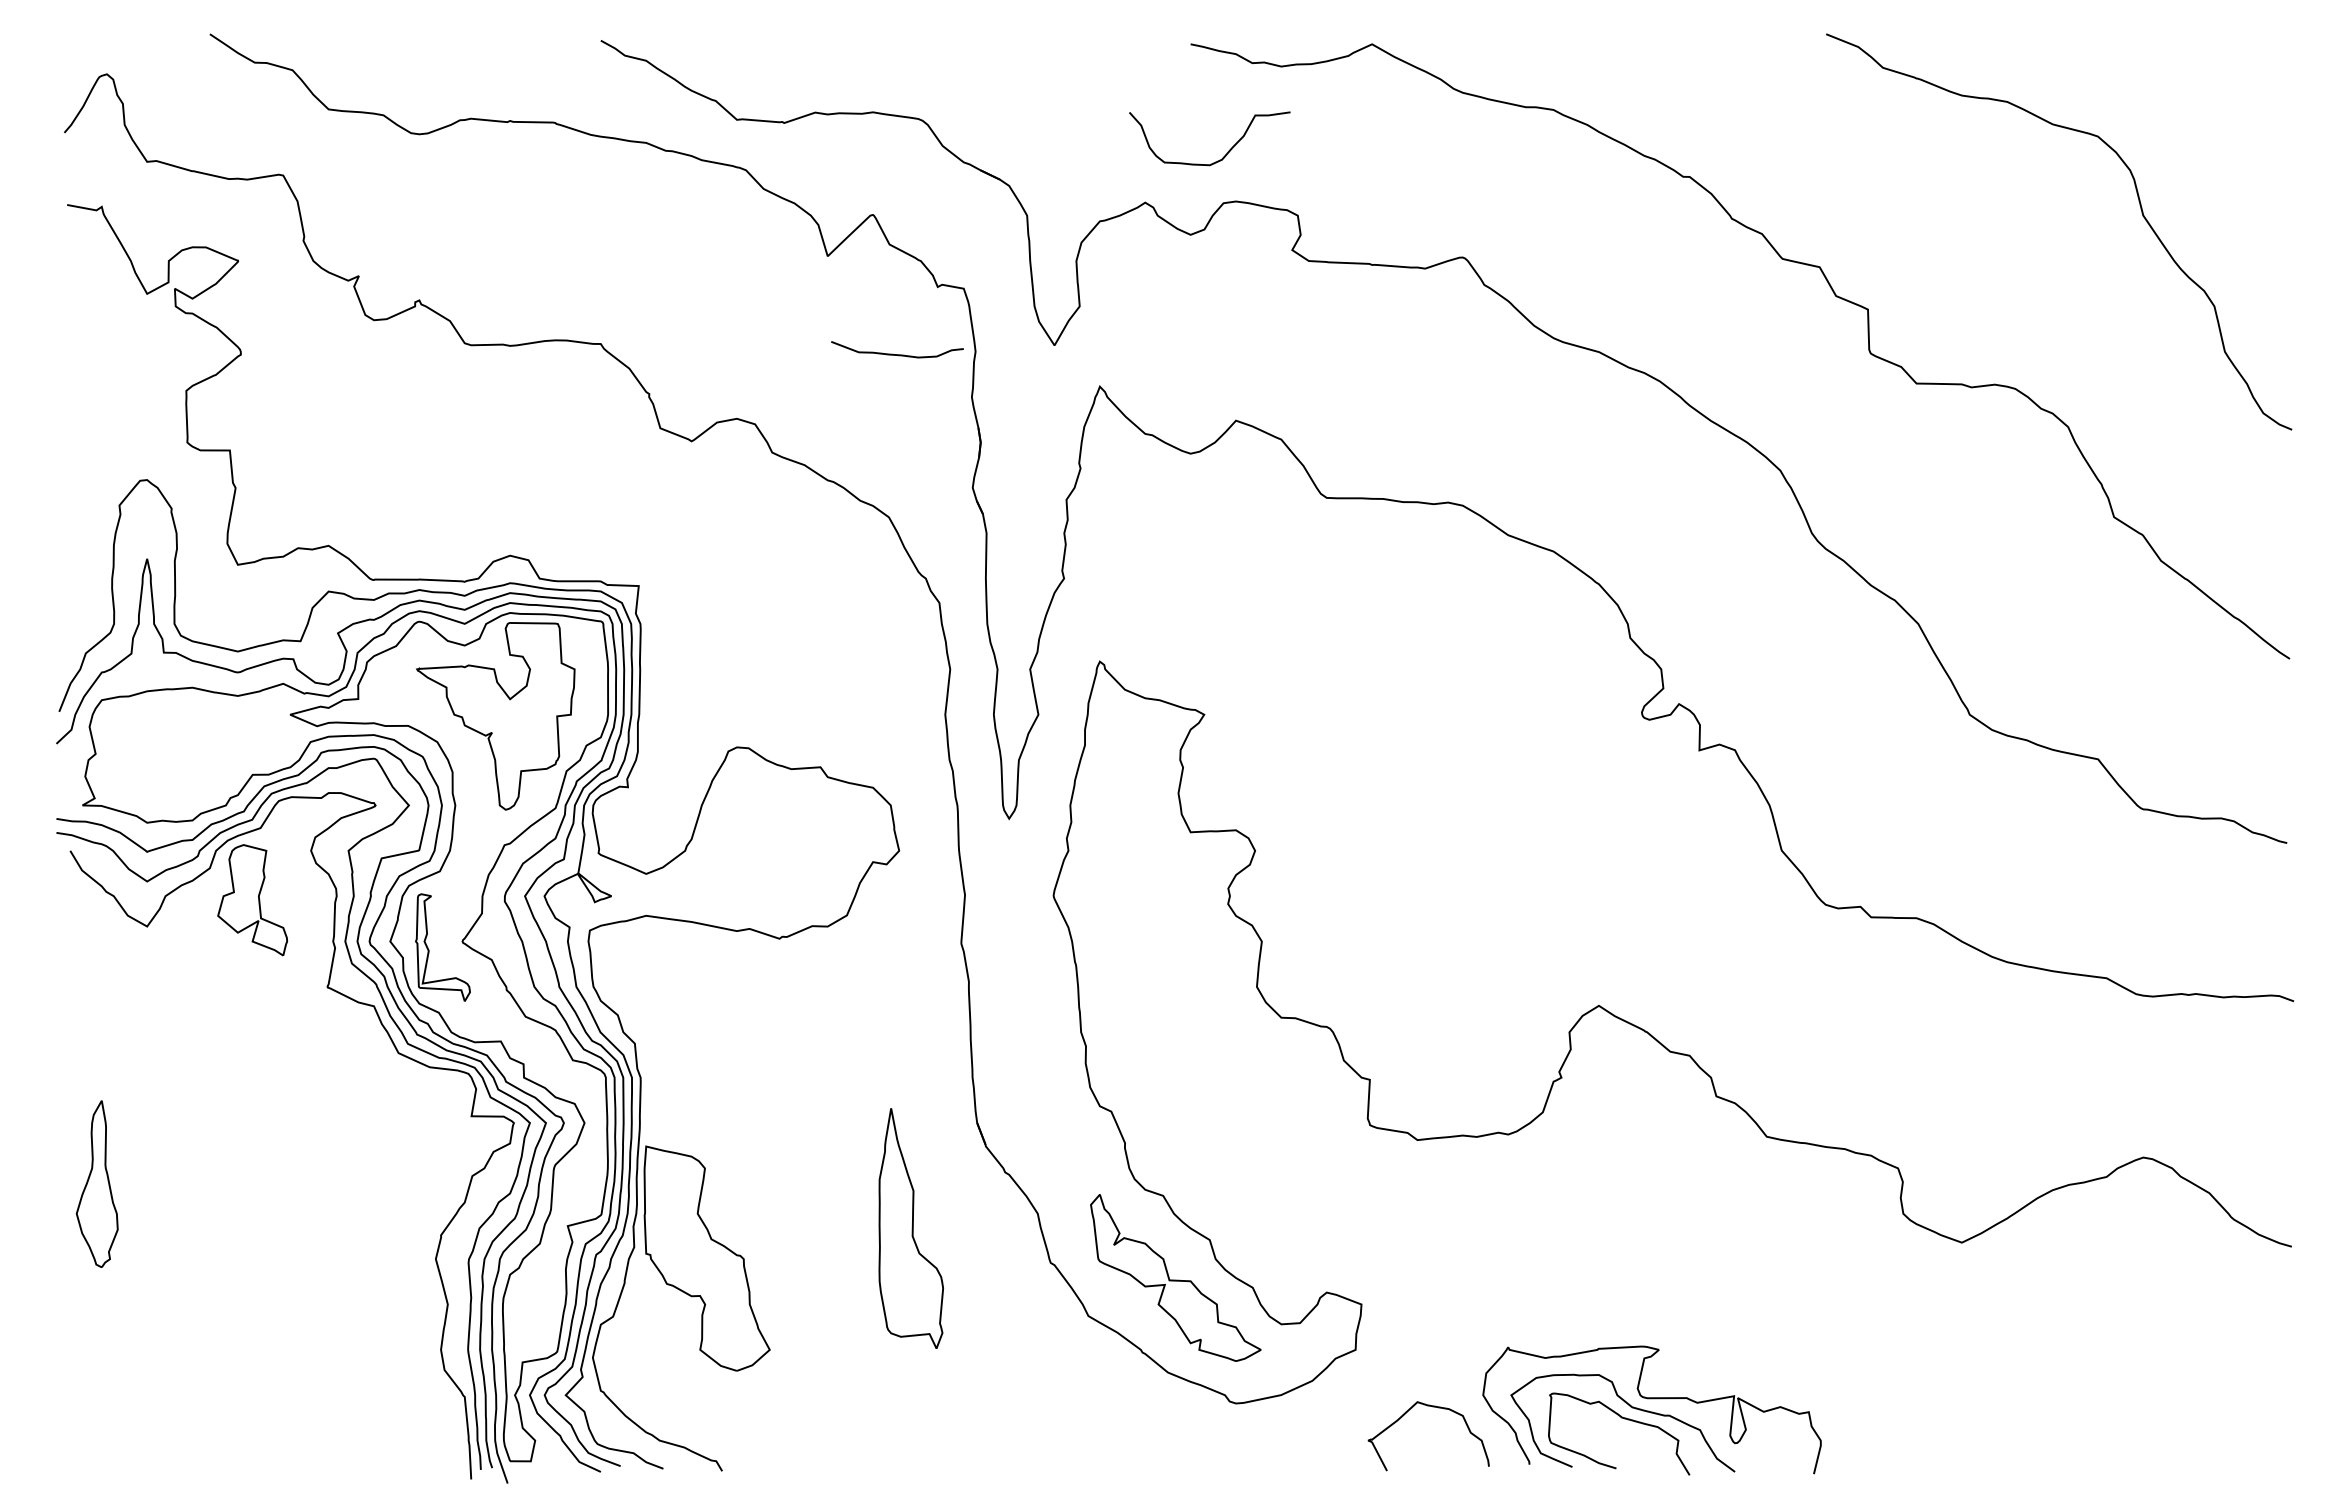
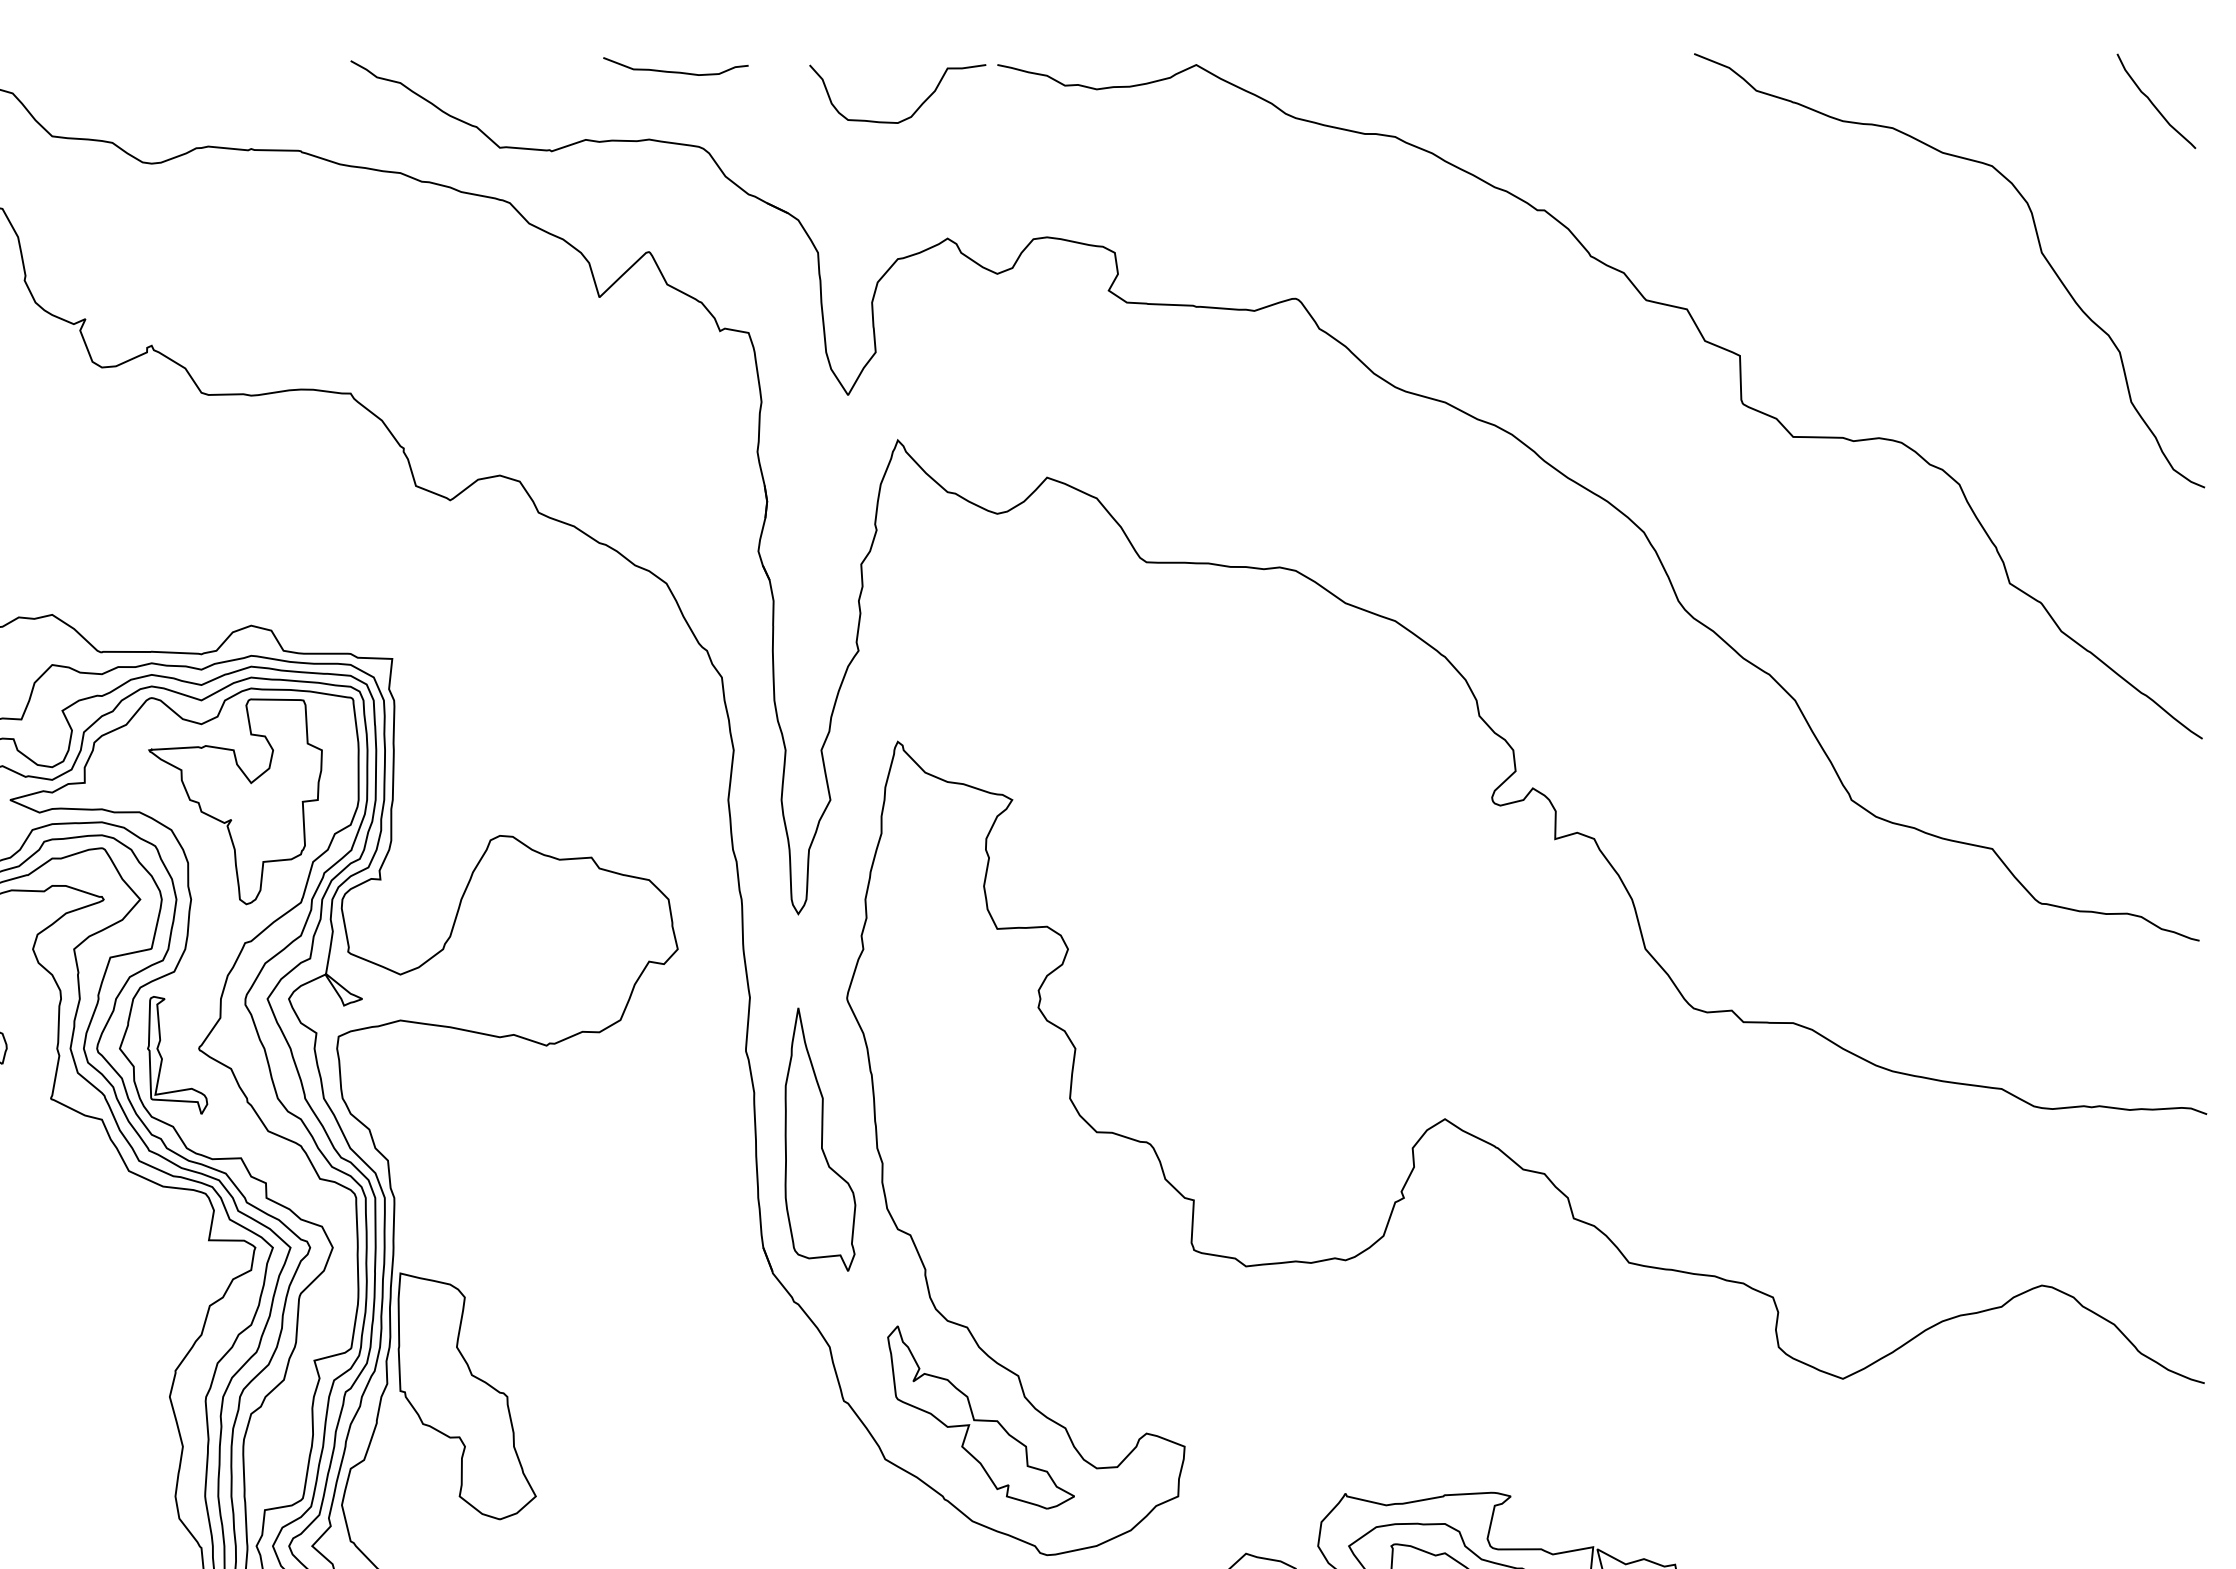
curve: (2245, 79) -> (2153, 103), added
curve: (1227, 151) -> (917, 107), moved
curve: (897, 354) -> (675, 71), moved
part: (911, 1228) -> (820, 1139), moved

